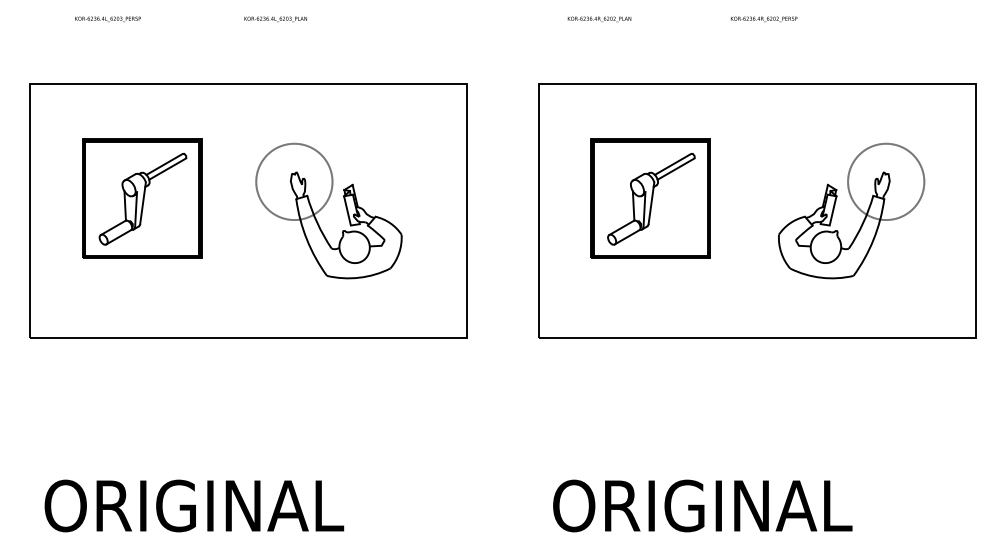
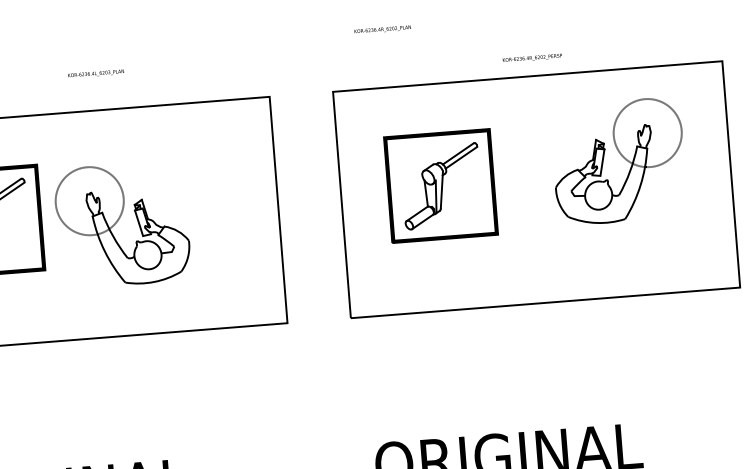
text: (275, 19) -> (95, 74), moved
text: (764, 19) -> (532, 58), moved
part: (328, 210) -> (122, 224), moved
part: (851, 210) -> (618, 161), moved

